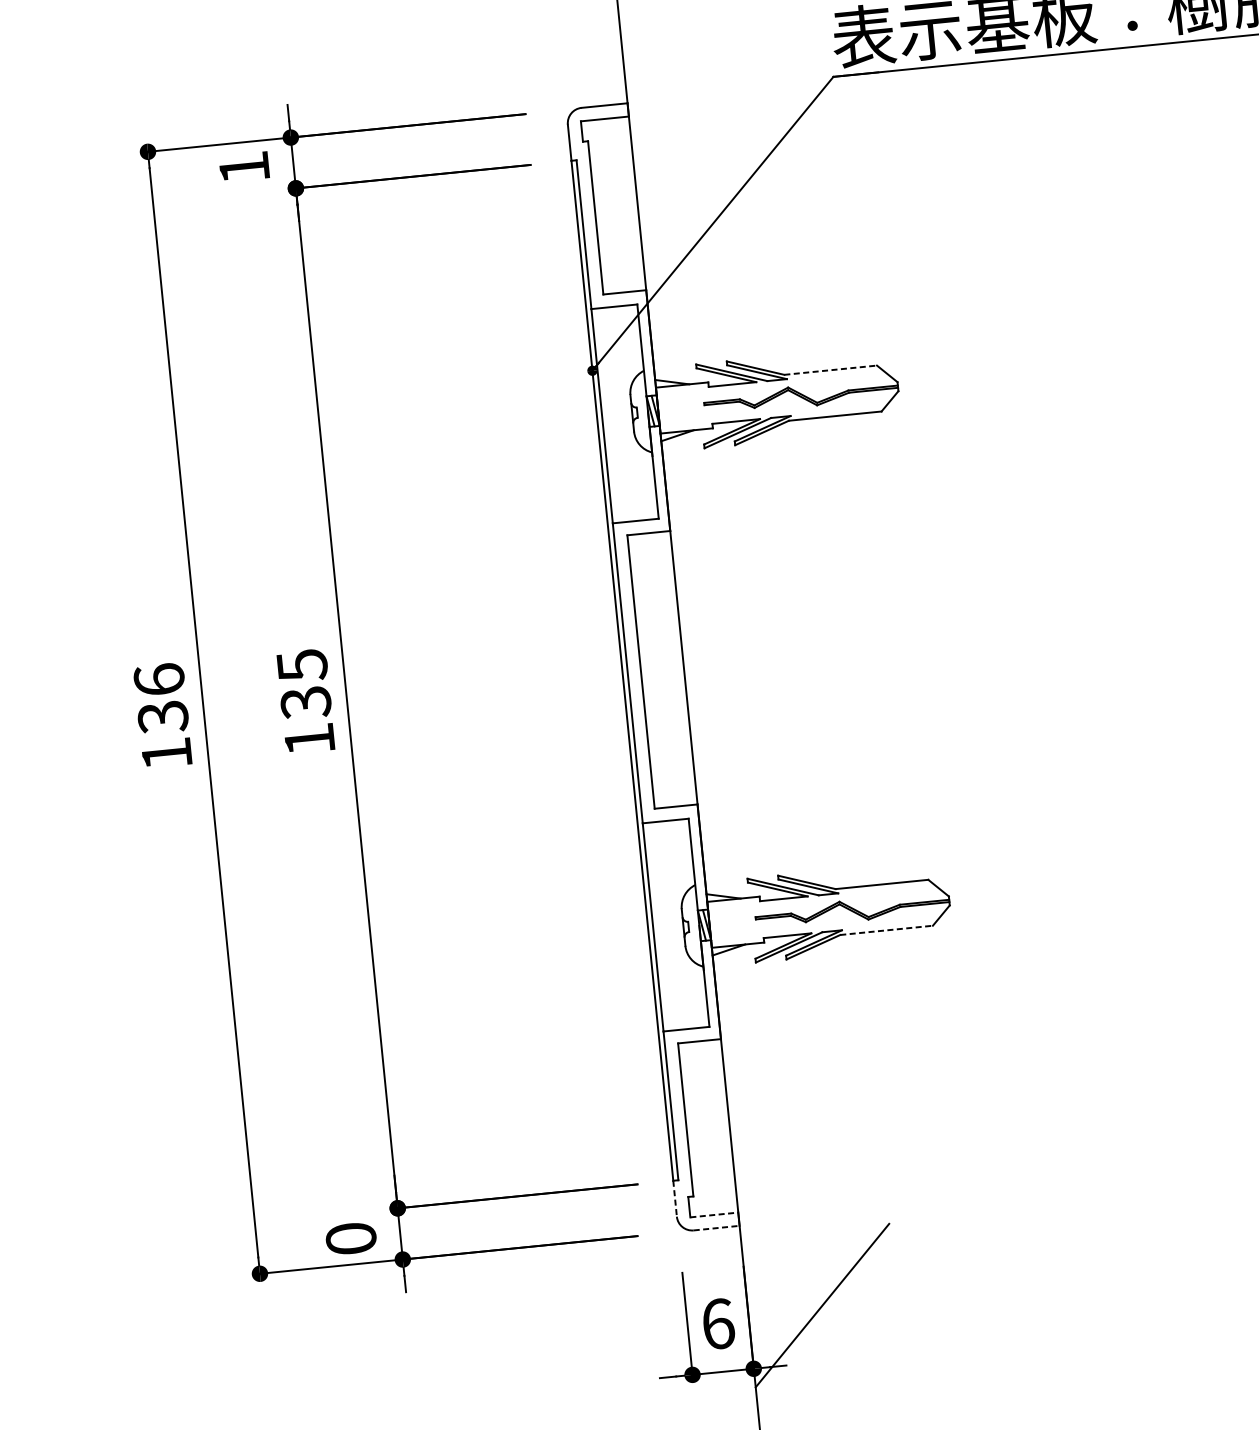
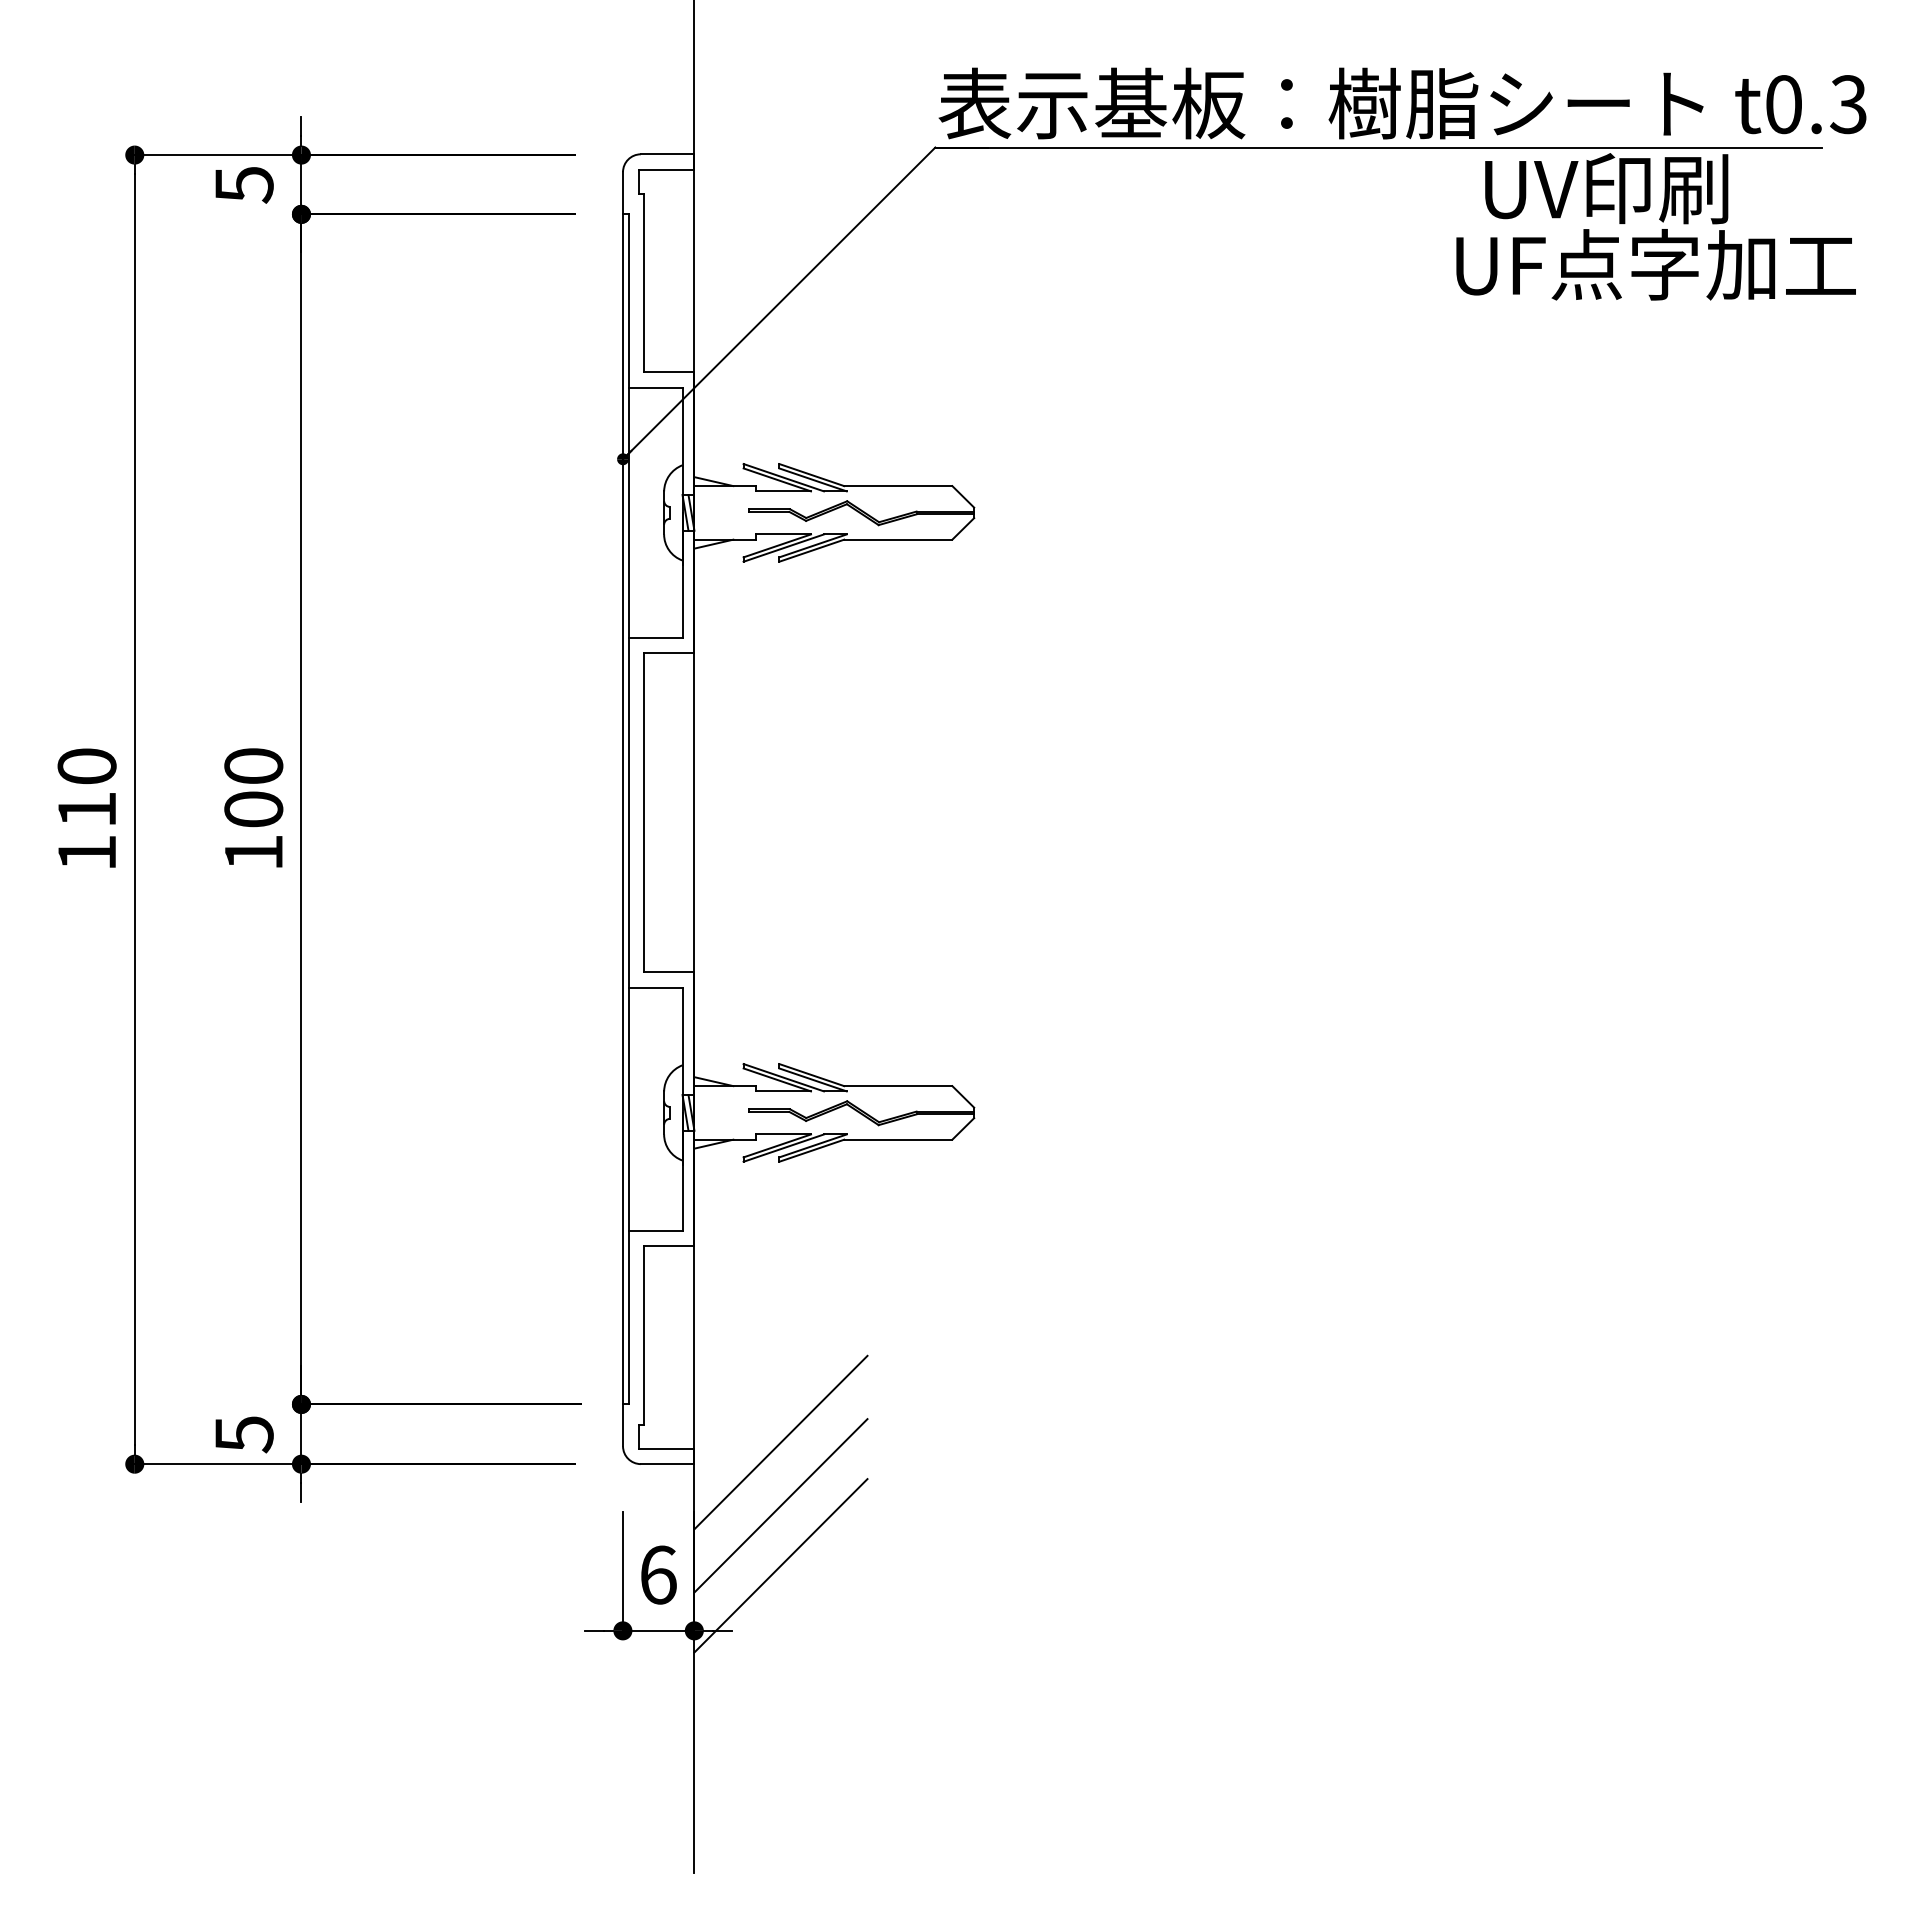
text: (244, 168) -> (244, 185), 1 -> 5
line: (830, 370) -> (898, 486), dashed -> solid
text: (303, 684) -> (253, 788), 135 -> 100
text: (160, 698) -> (86, 788), 136 -> 110
line: (886, 930) -> (898, 1139), dashed -> solid
line: (675, 1198) -> (623, 1425), dashed -> solid
line: (811, 1199) -> (780, 1442), added
line: (714, 1214) -> (666, 1448), dashed -> solid
line: (716, 1228) -> (667, 1464), dashed -> solid
text: (350, 1239) -> (243, 1434), 0 -> 5
line: (816, 1253) -> (780, 1505), added

